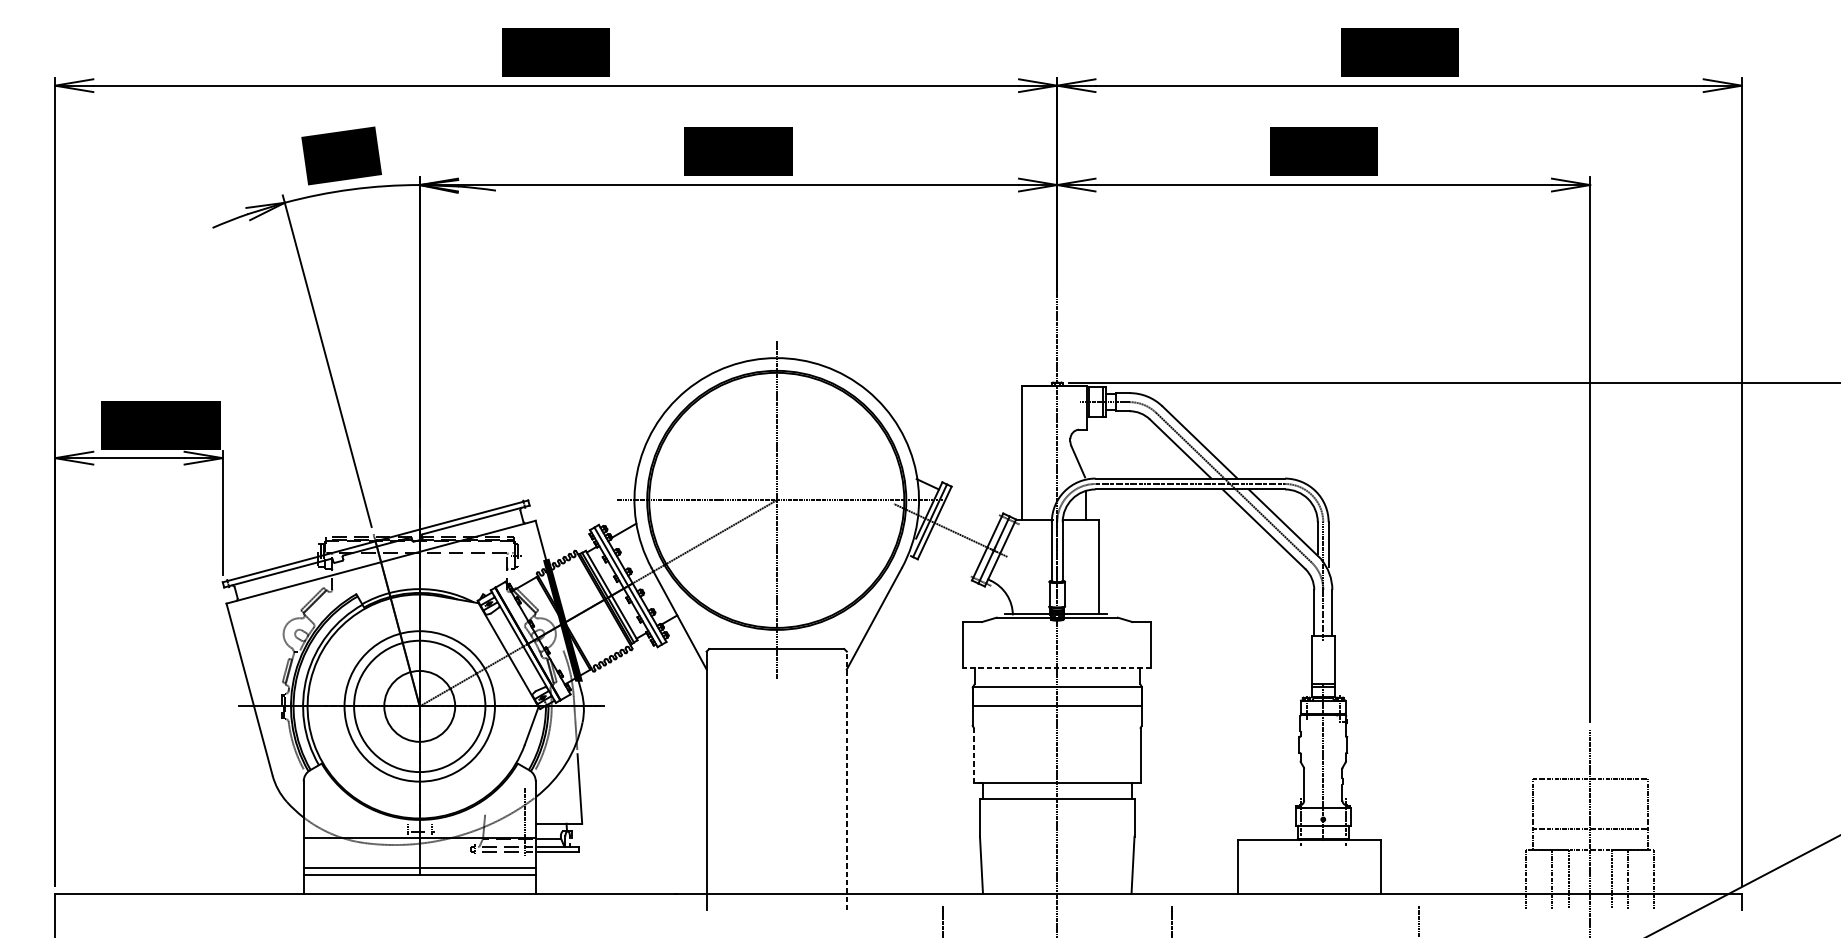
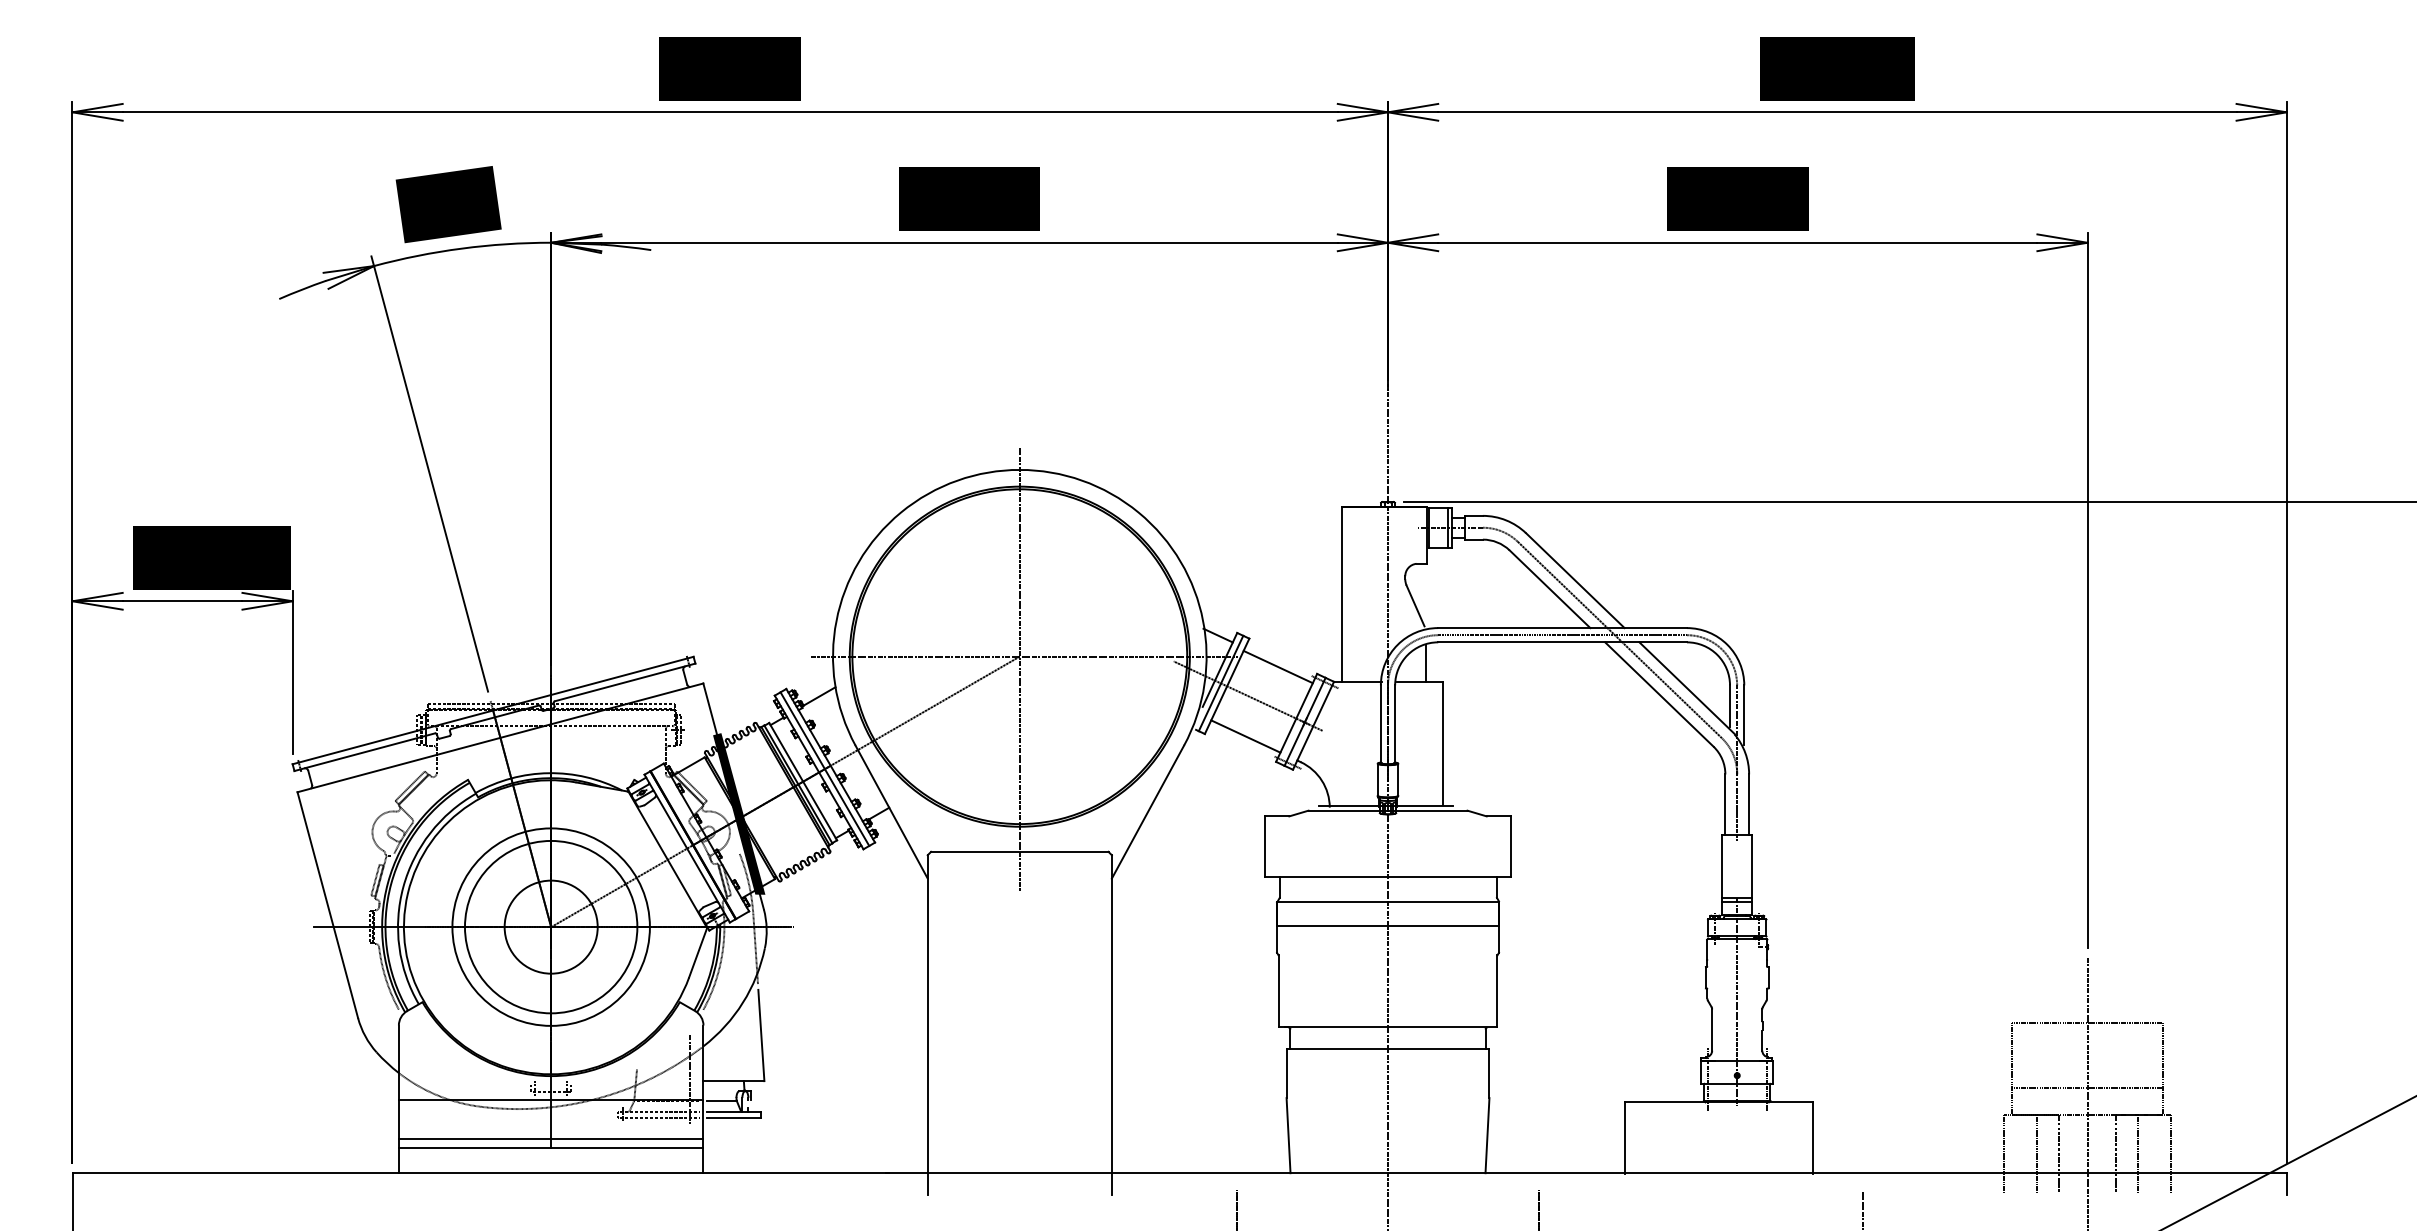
line: (973, 507) -> (1277, 666), added
line: (948, 561) -> (1245, 736), added
line: (1056, 668) -> (1387, 877), dashed -> solid
line: (973, 755) -> (1278, 991), dashed -> solid
line: (846, 781) -> (1111, 1025), dashed -> solid

